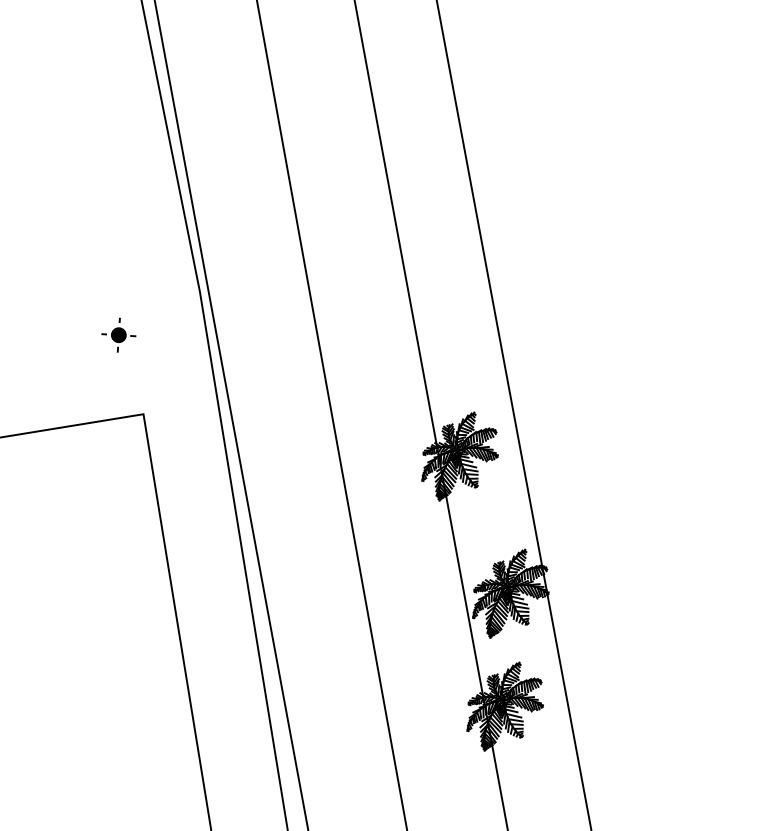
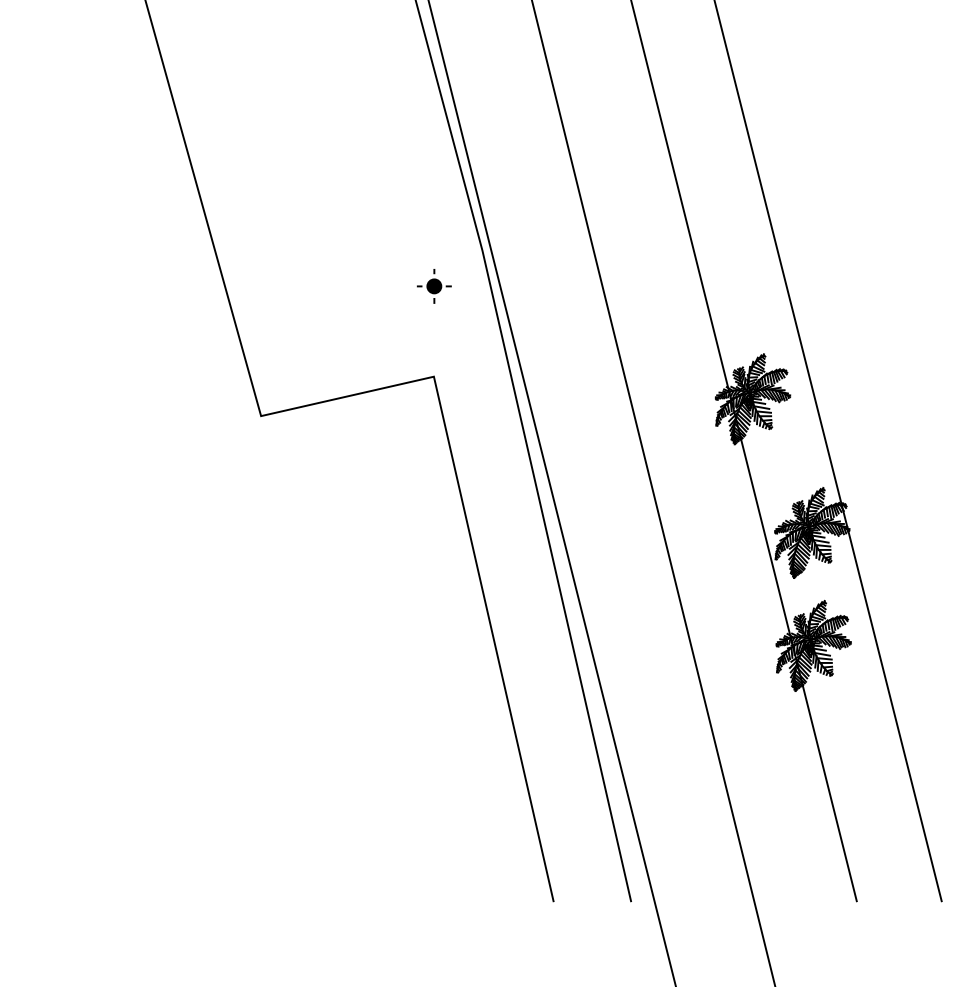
part: (117, 335) -> (433, 286), moved

